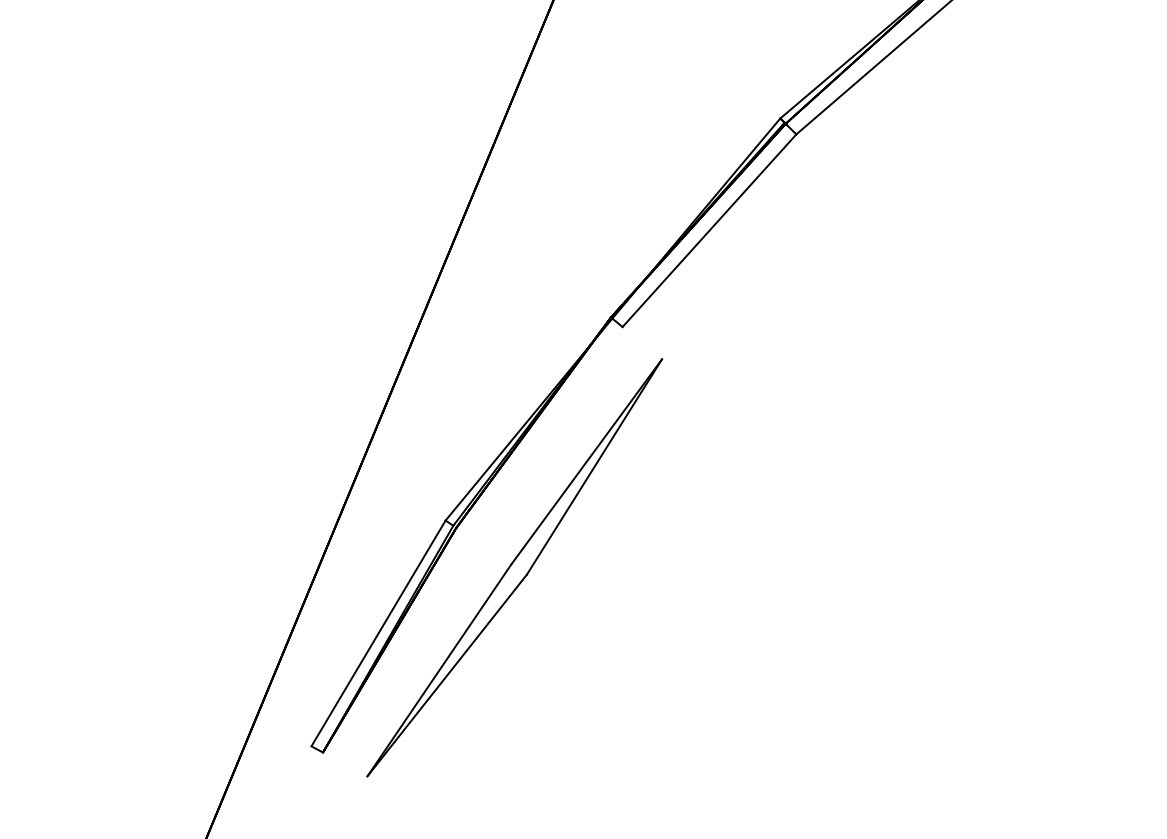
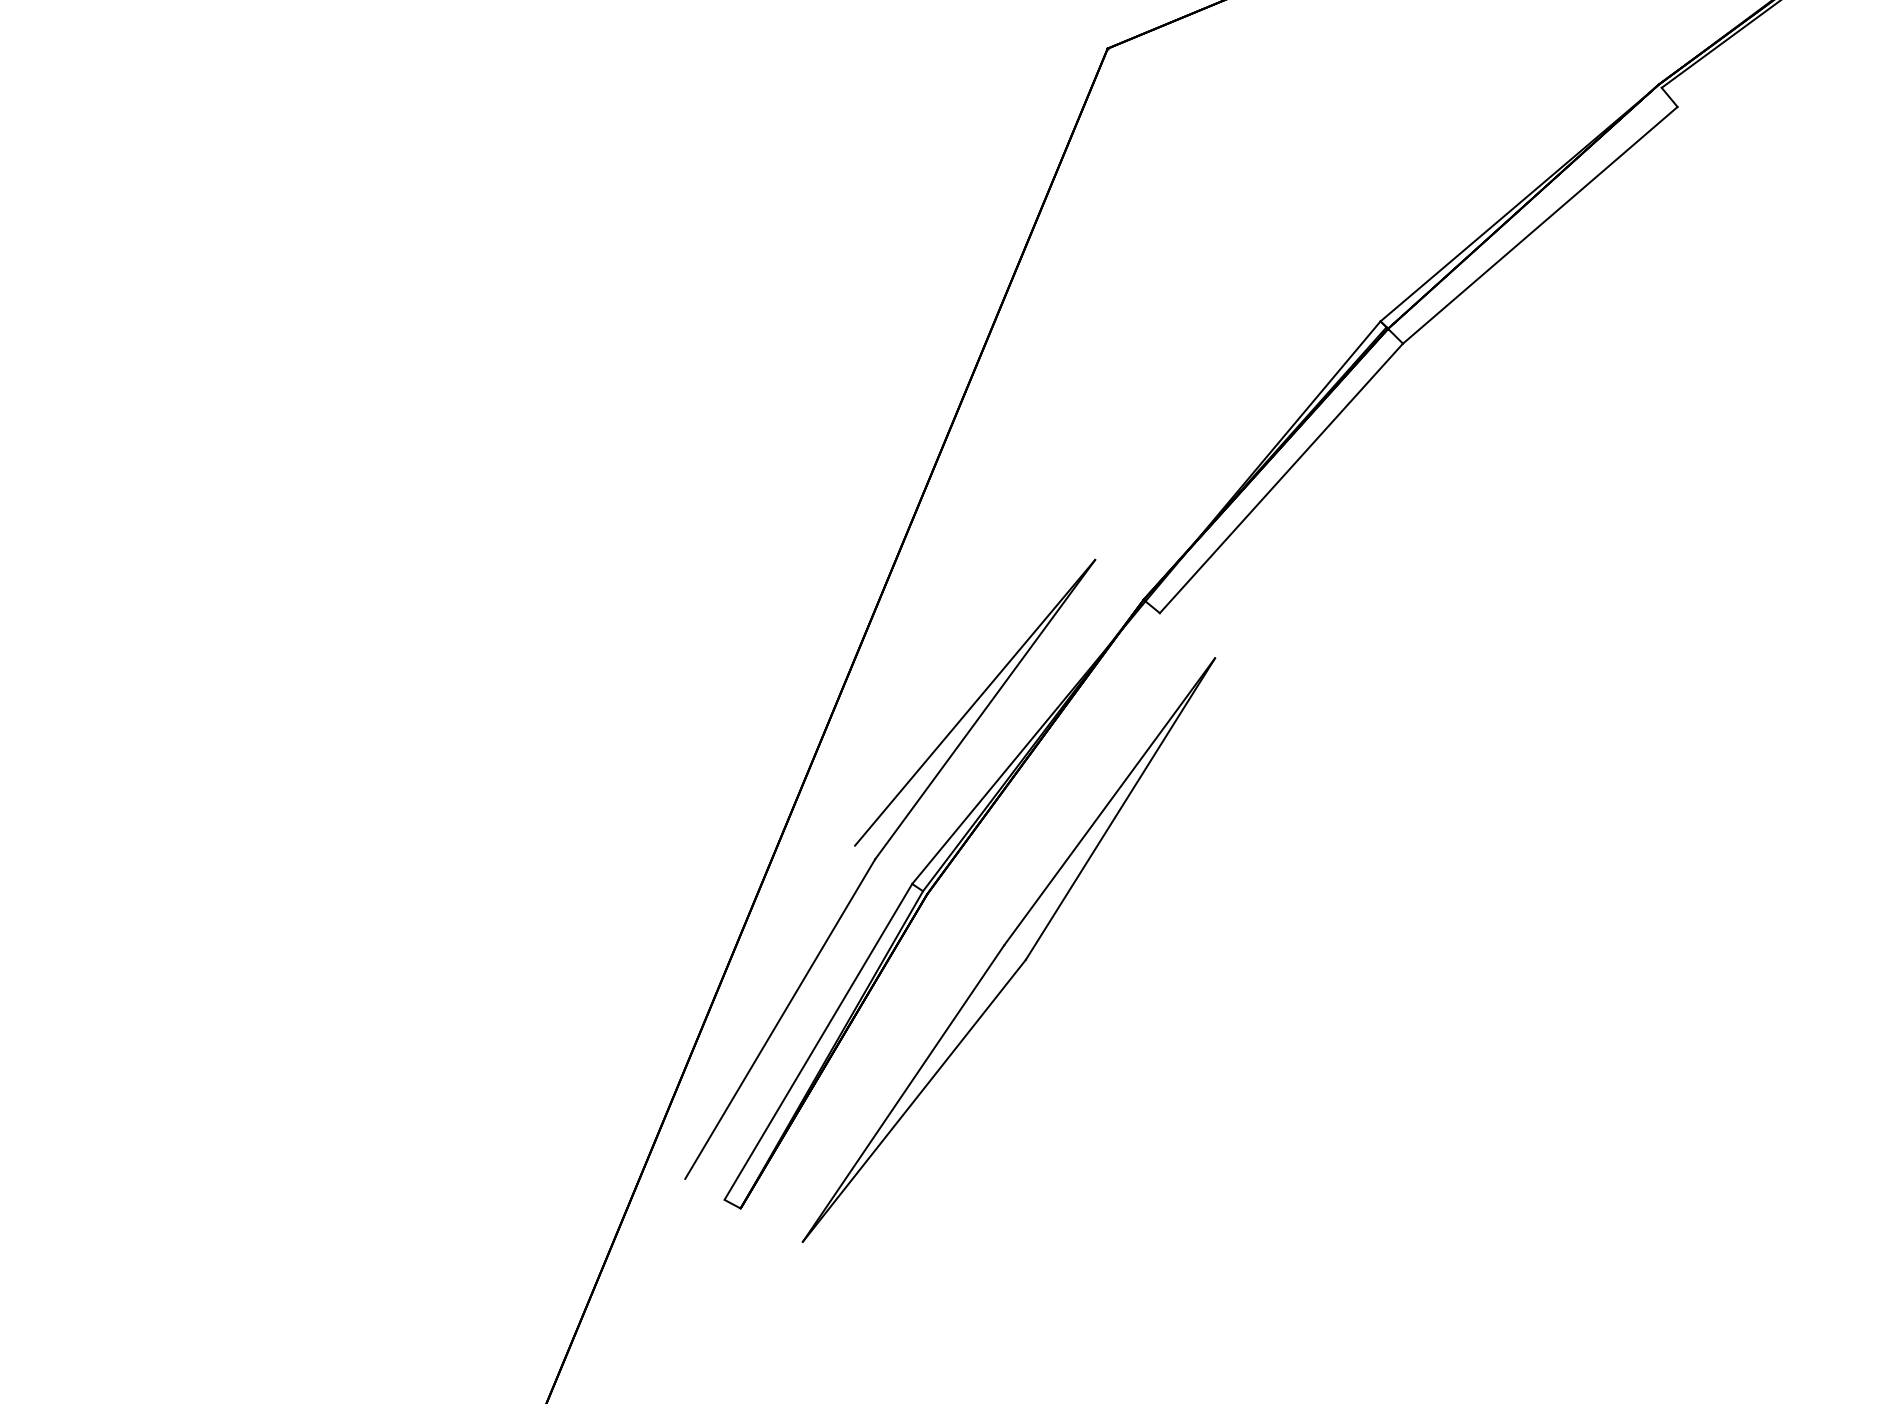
part: (420, 503) -> (876, 859), added

